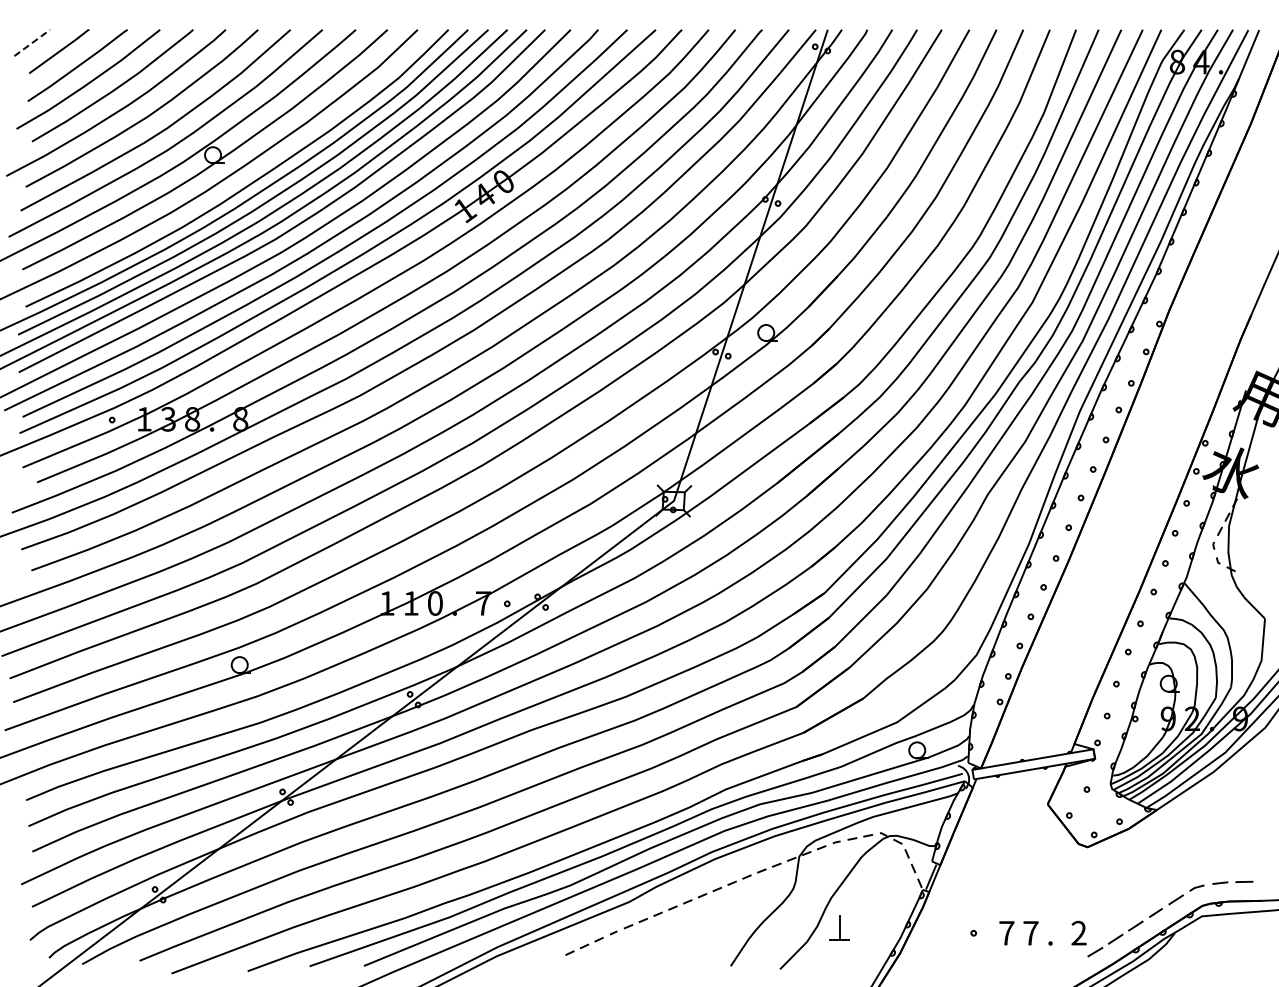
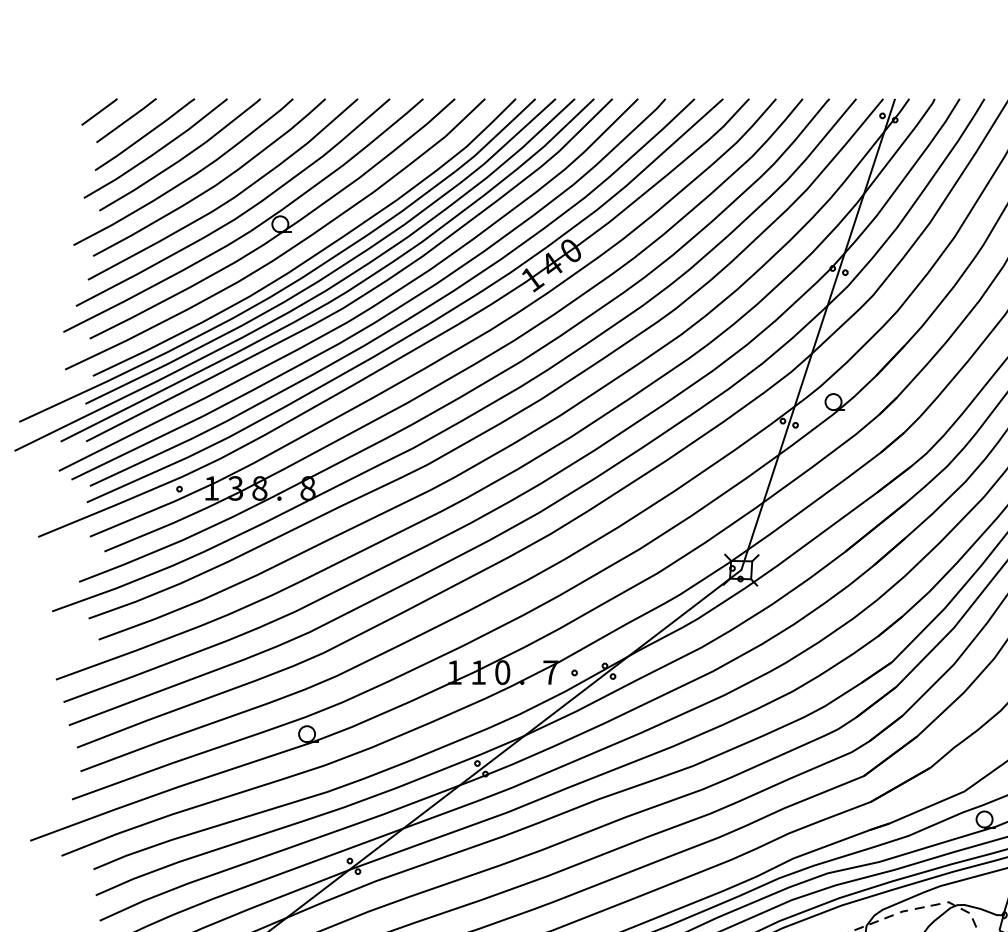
line: (33, 42) -> (100, 111), dashed -> solid

